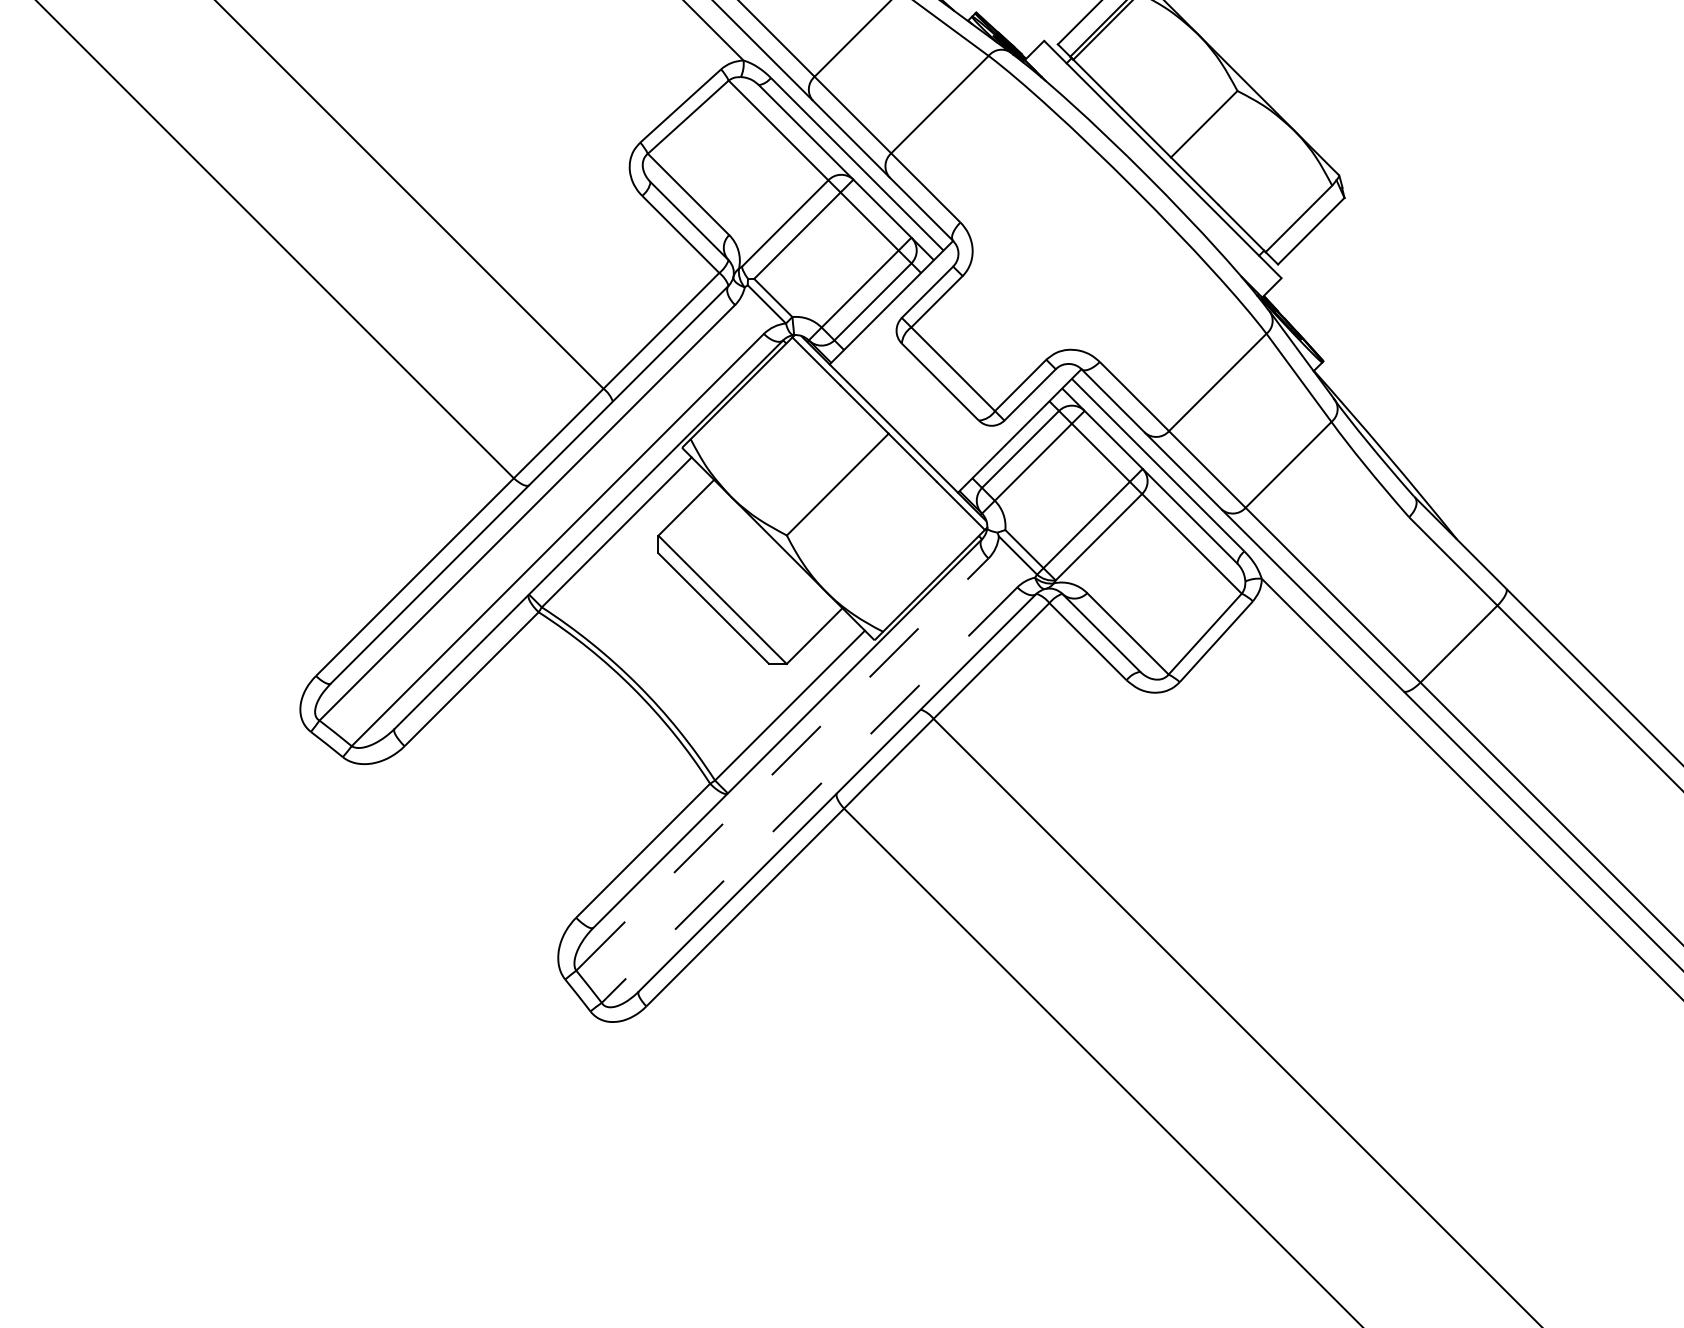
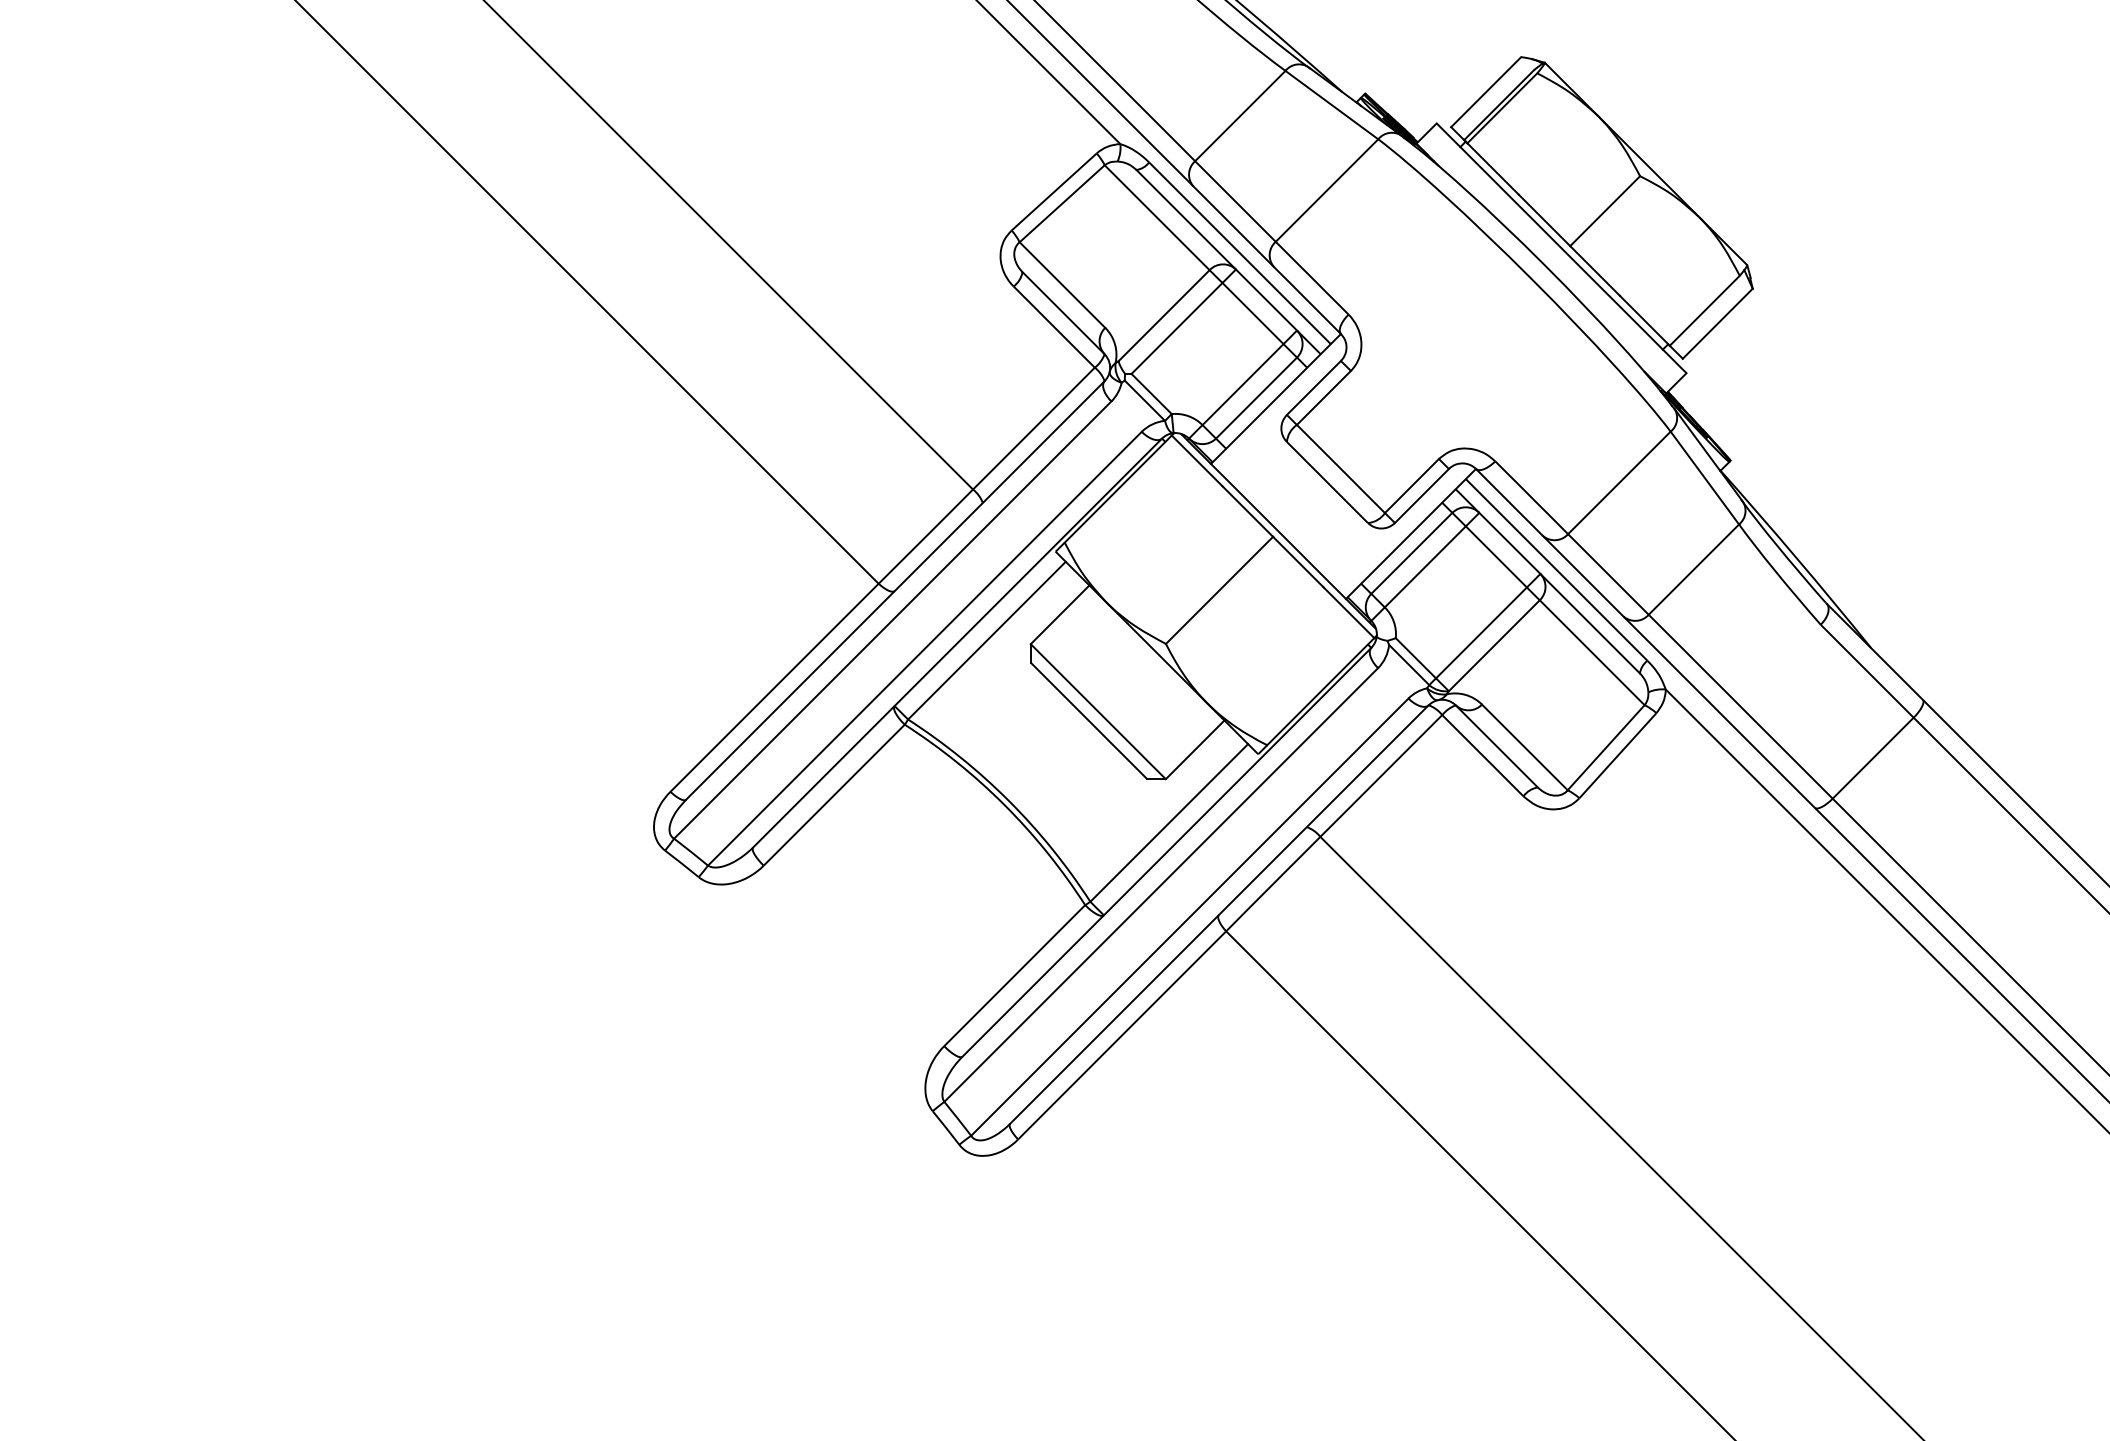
line: (782, 765) -> (1161, 885), dashed -> solid
line: (809, 795) -> (1189, 917), dashed -> solid

